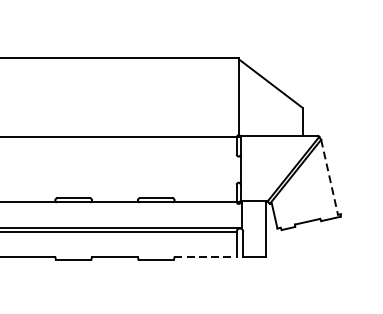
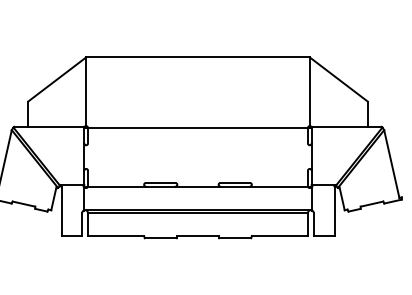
line: (329, 177) -> (391, 164), dashed -> solid
line: (206, 257) -> (280, 236), dashed -> solid

